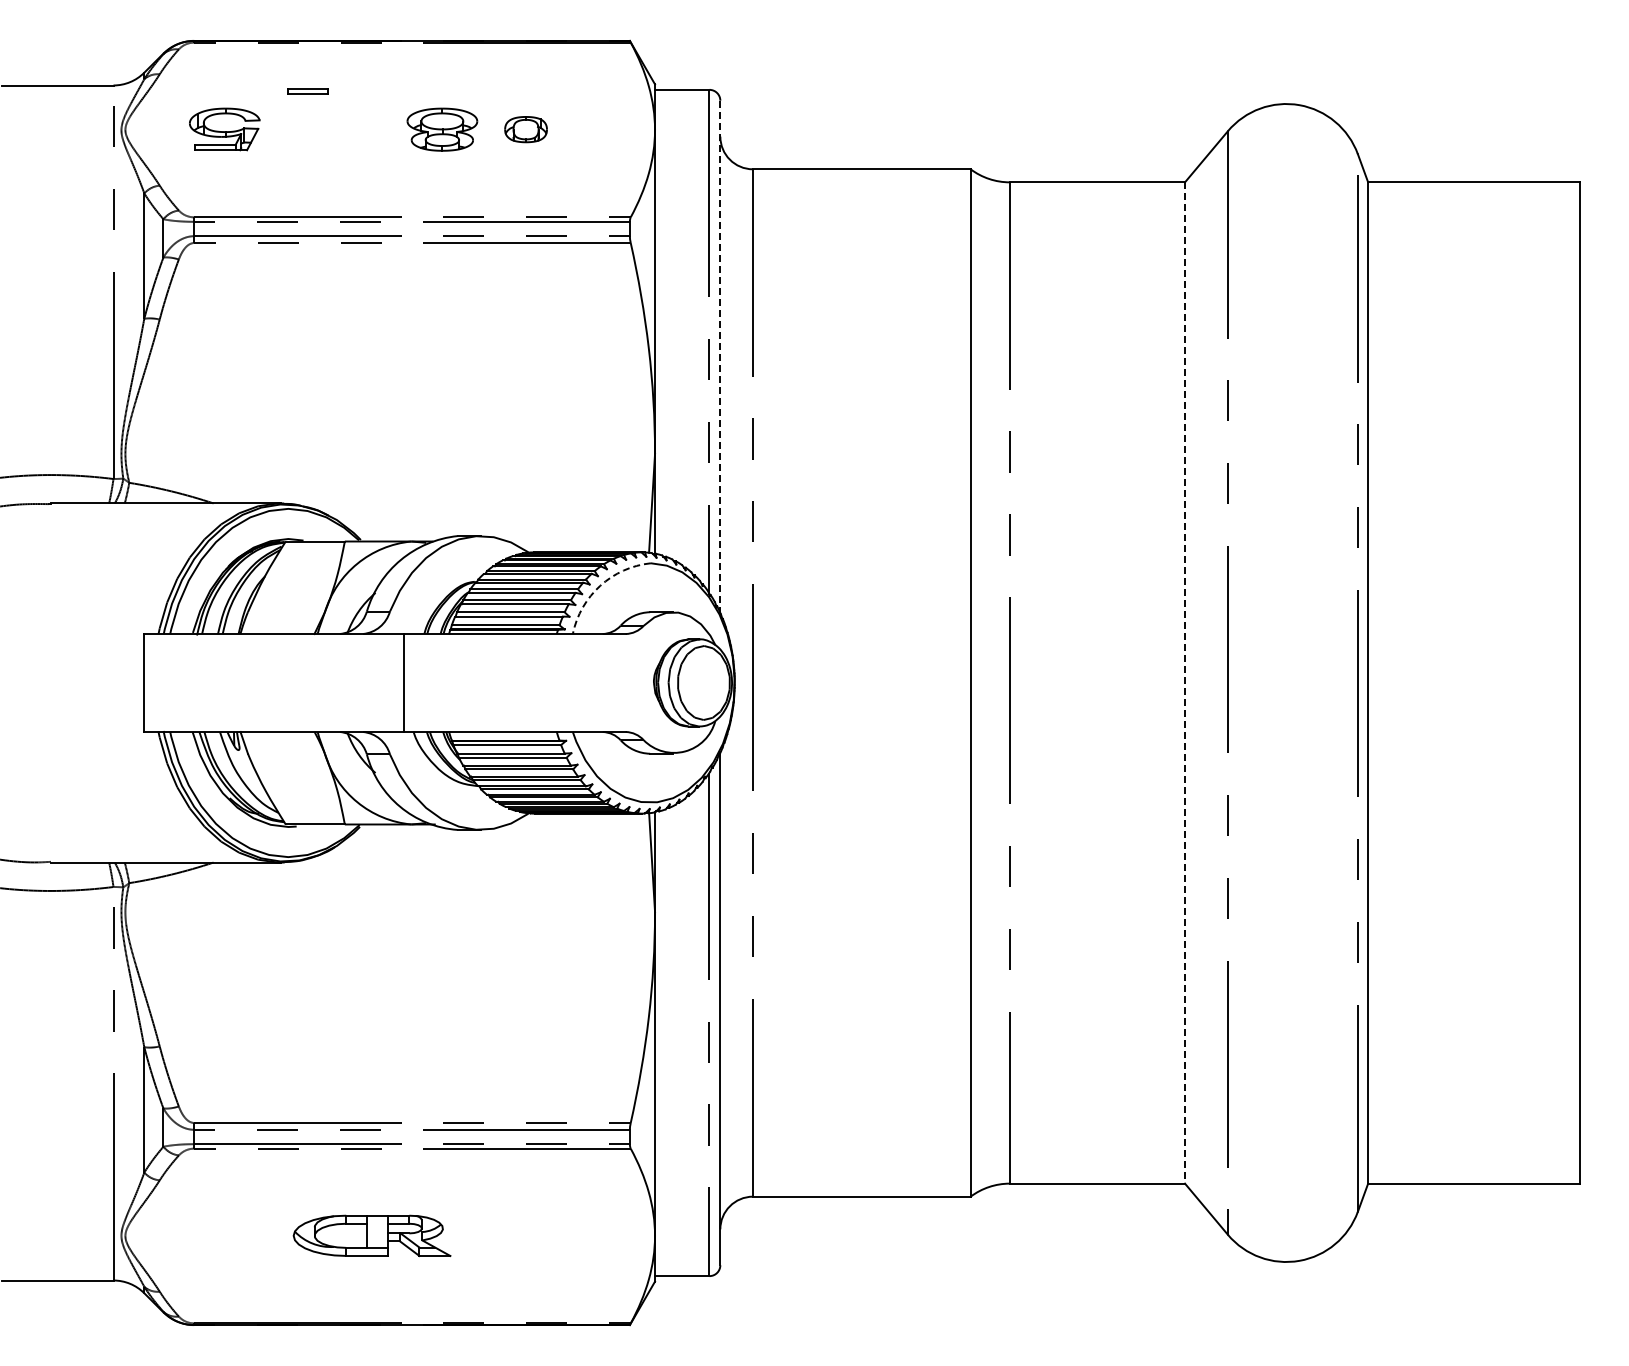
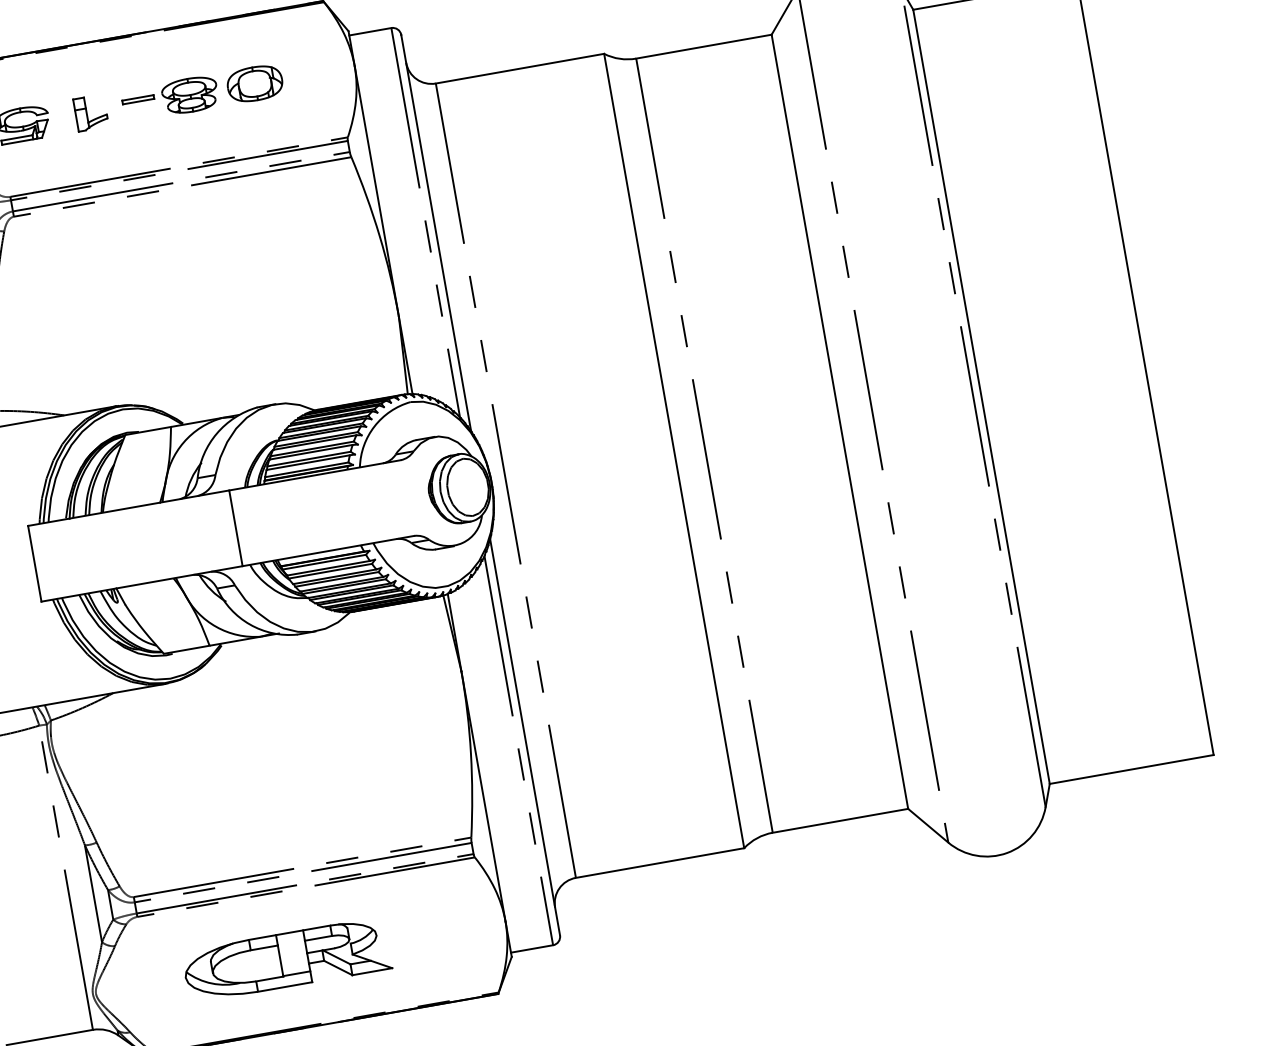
part: (307, 91) -> (137, 99), moved
part: (314, 129) -> (91, 112), added
part: (525, 129) -> (254, 83), size x1.67
line: (720, 357) -> (436, 233), dashed -> solid
arc: (600, 585) -> (374, 426), dashed -> solid
line: (1185, 682) -> (840, 421), dashed -> solid
part: (371, 1235) -> (286, 959), size x1.67

